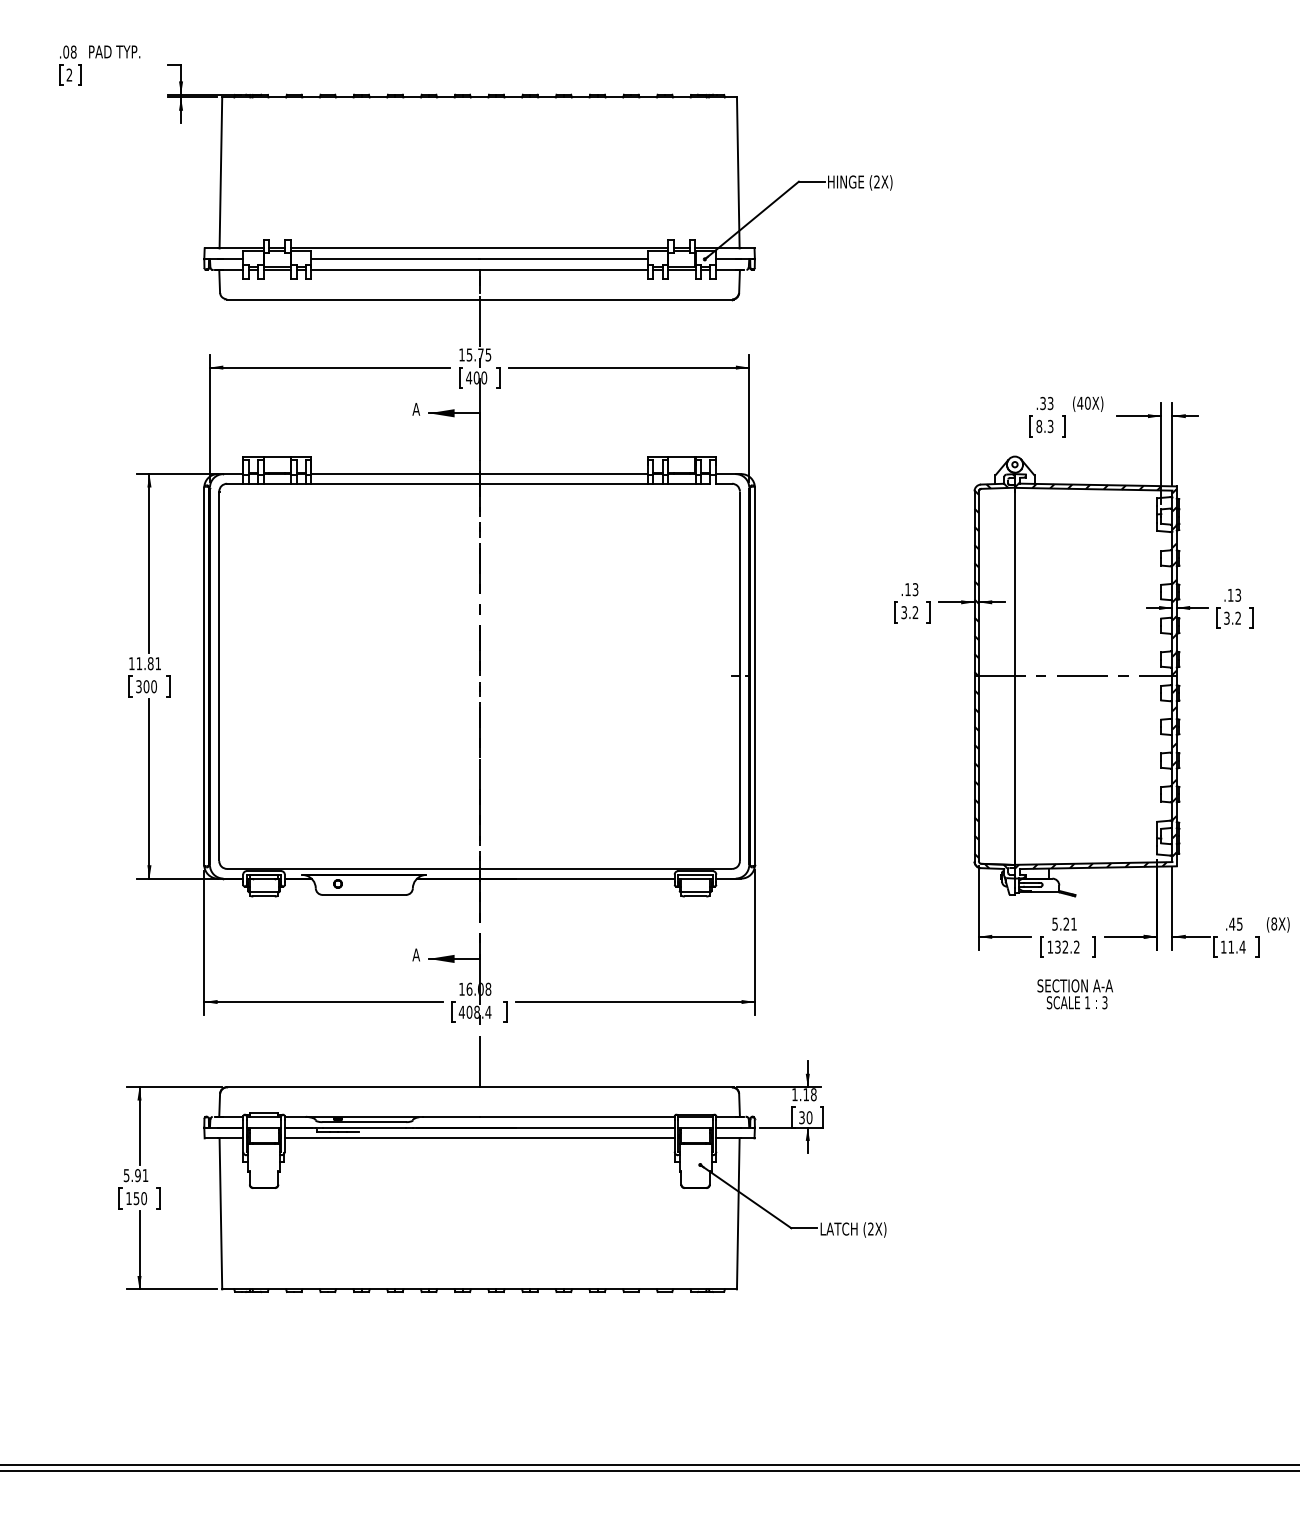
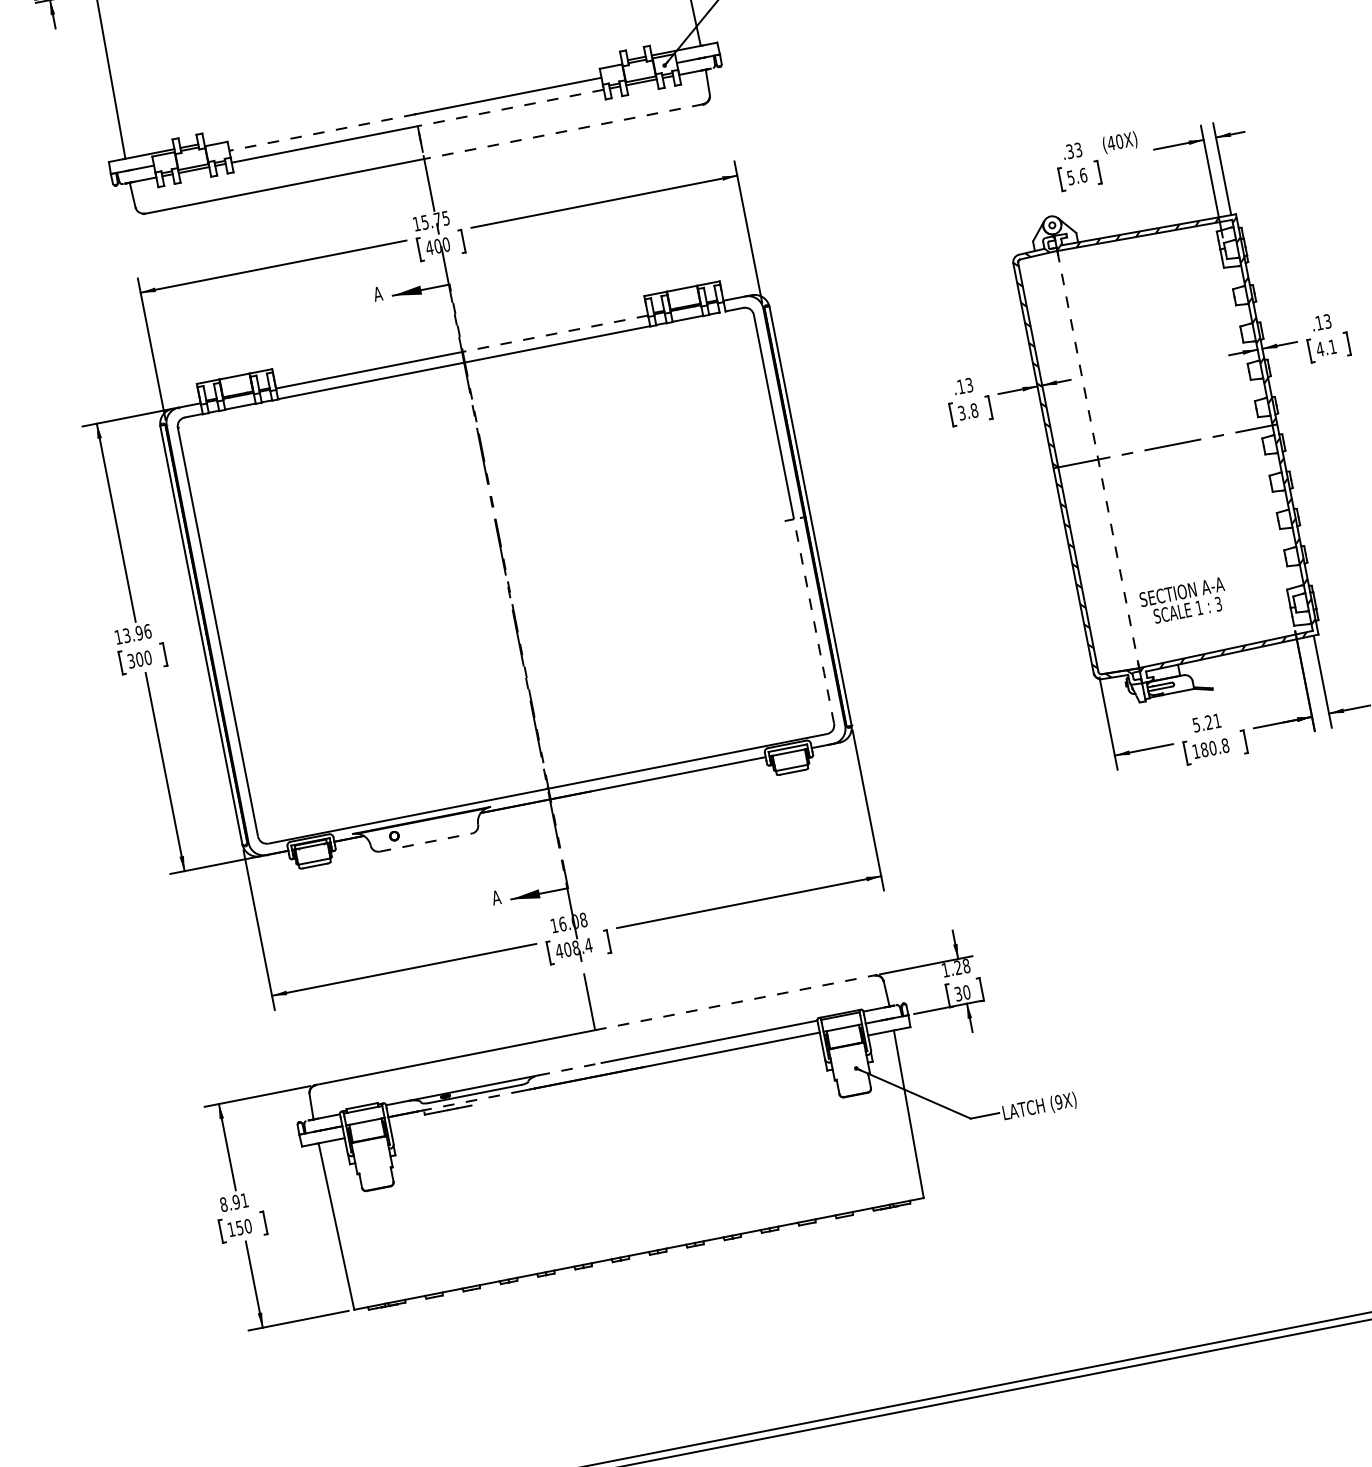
line: (479, 248) -> (413, 102), removed
line: (395, 259) -> (322, 132), solid -> dashed
line: (563, 270) -> (510, 108), solid -> dashed
line: (605, 299) -> (563, 131), solid -> dashed
text: (1044, 426) -> (1076, 176), 8.3 -> 5.6
line: (564, 474) -> (556, 334), solid -> dashed
text: (915, 612) -> (974, 410), 3.2 -> 3.8
text: (1231, 617) -> (1325, 347), 3.2 -> 4.1
text: (148, 663) -> (136, 633), 11.81 -> 13.96
line: (1014, 676) -> (1097, 459), solid -> dashed
line: (739, 768) -> (813, 621), solid -> dashed
line: (364, 894) -> (425, 842), solid -> dashed
text: (1067, 946) -> (1215, 747), 132.2 -> 180.8
text: (1074, 994) -> (1183, 601), moved
line: (606, 1087) -> (735, 1003), solid -> dashed
text: (805, 1094) -> (957, 967), 1.18 -> 1.28
line: (451, 1116) -> (570, 1068), solid -> dashed
line: (364, 1127) -> (476, 1099), solid -> dashed
line: (479, 1138) -> (606, 1087), removed
text: (126, 1175) -> (223, 1204), 5.91 -> 8.91
text: (870, 1228) -> (1058, 1101), (2X) -> (9X)

